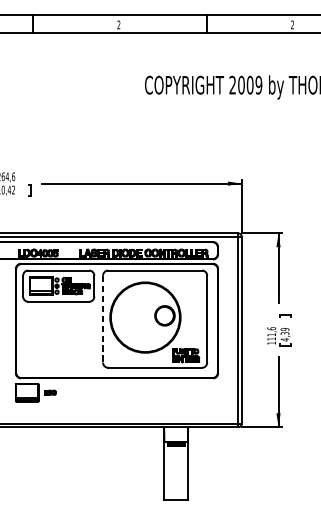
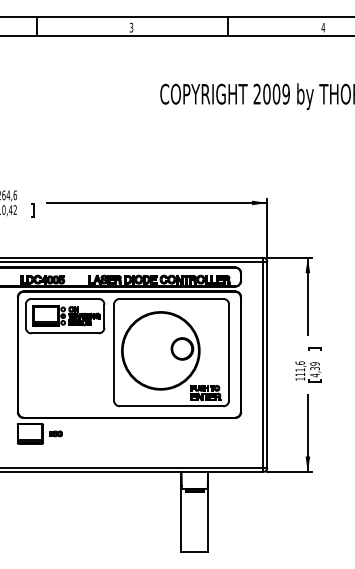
text: (118, 24) -> (131, 27), 2 -> 3
text: (292, 24) -> (323, 27), 2 -> 4
line: (103, 319) -> (114, 352), dashed -> solid

